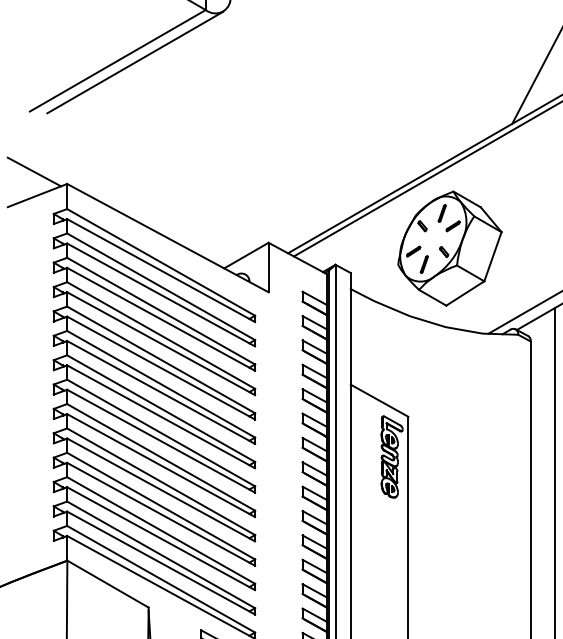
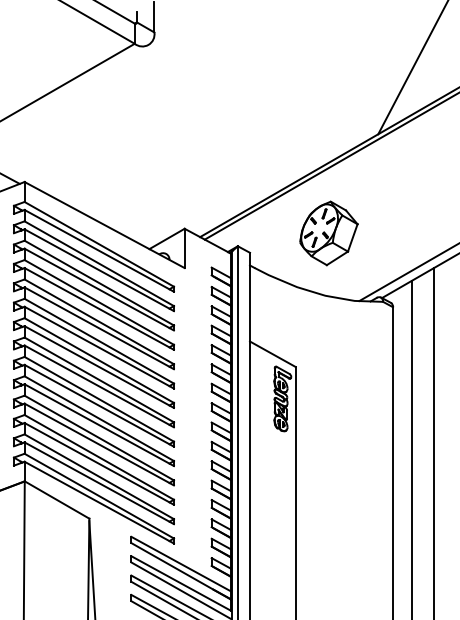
line: (134, 62) -> (78, 85), removed
part: (449, 248) -> (328, 233), size x0.7

